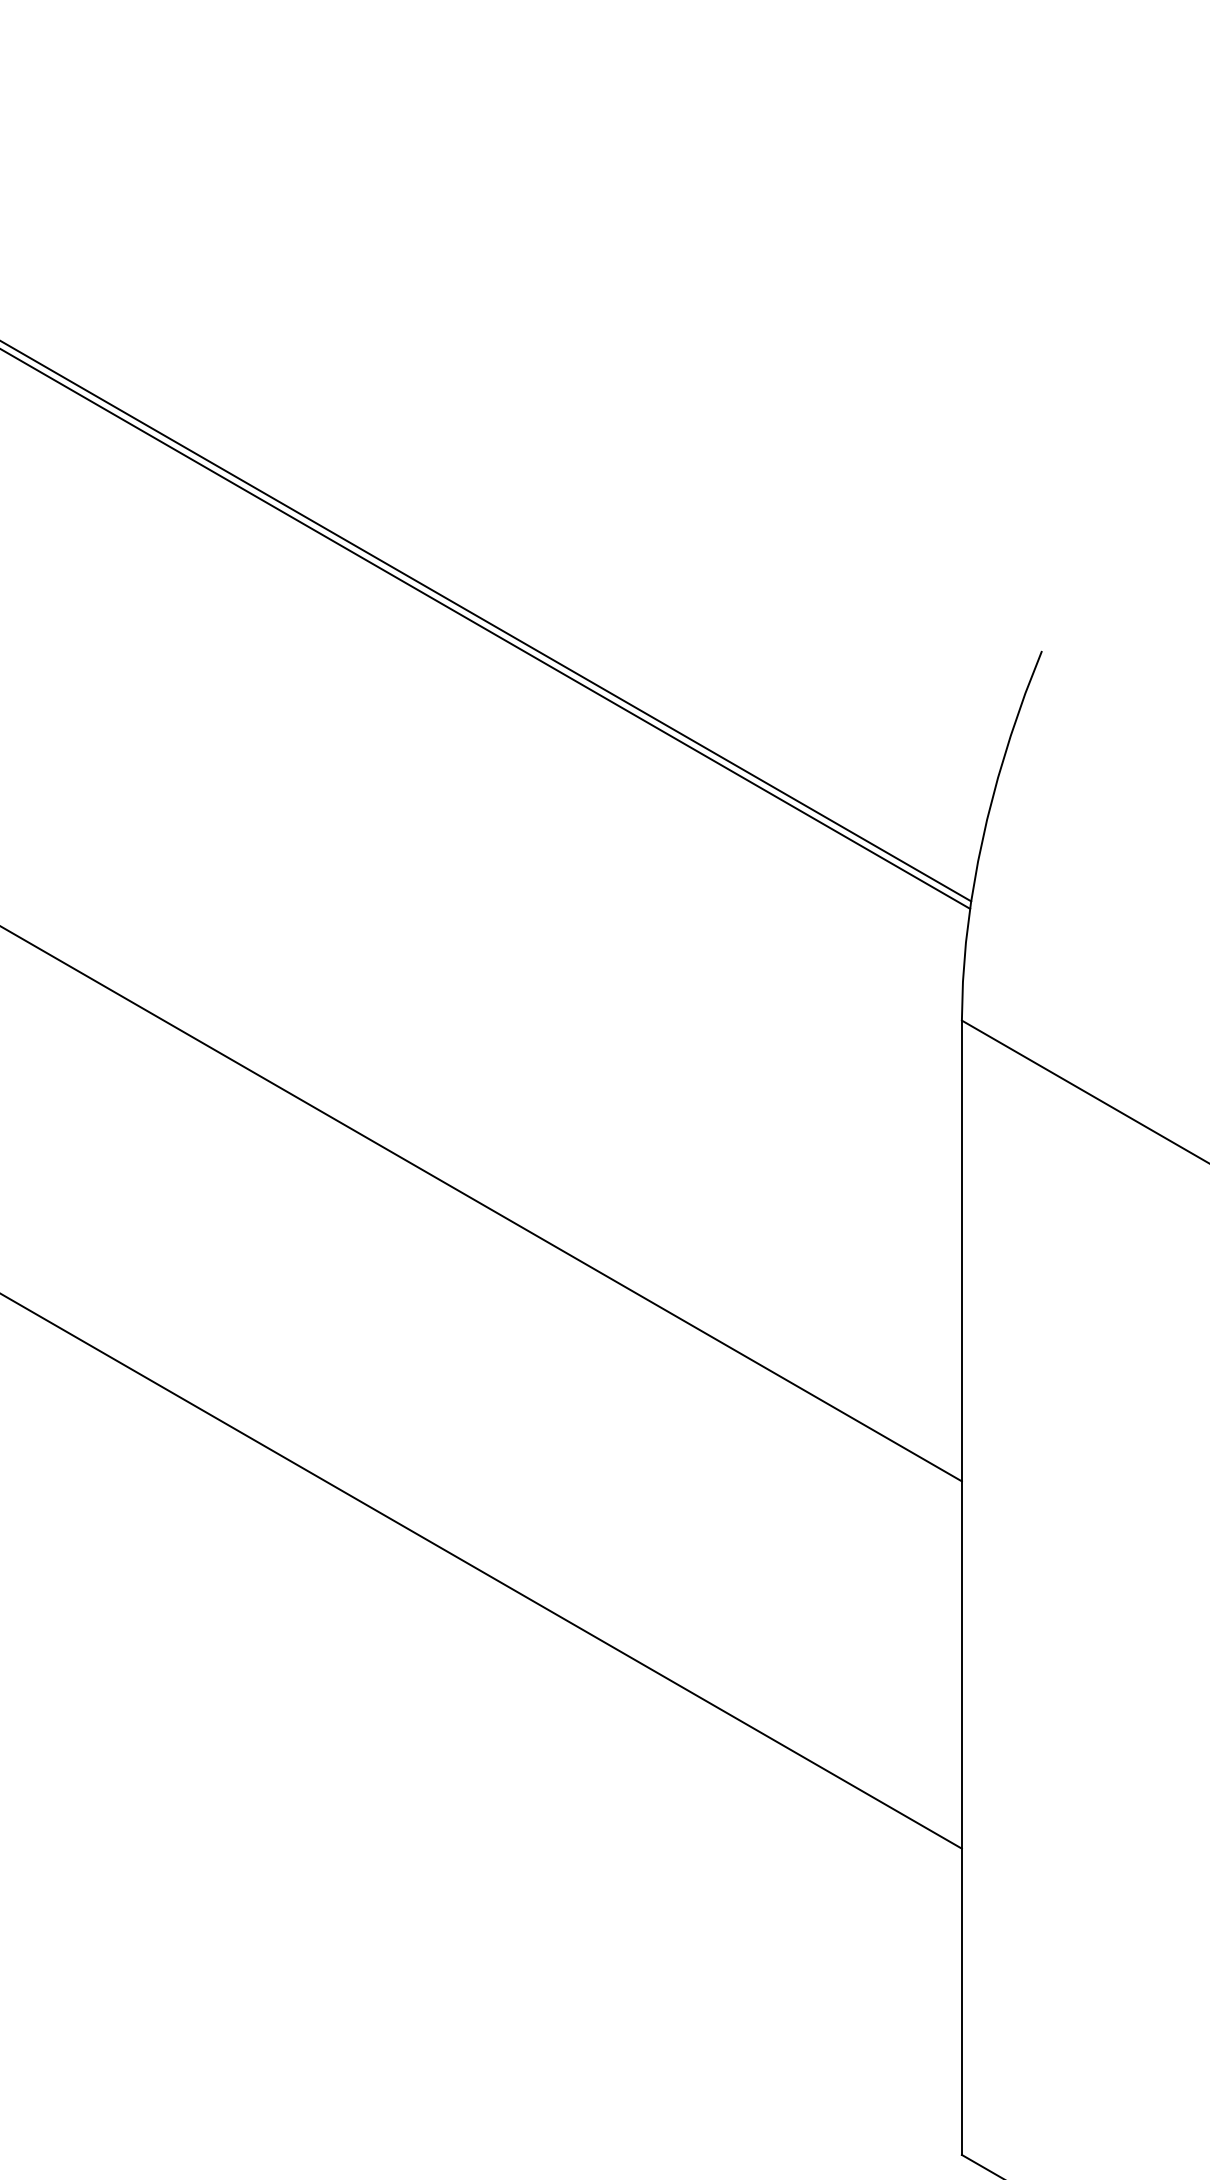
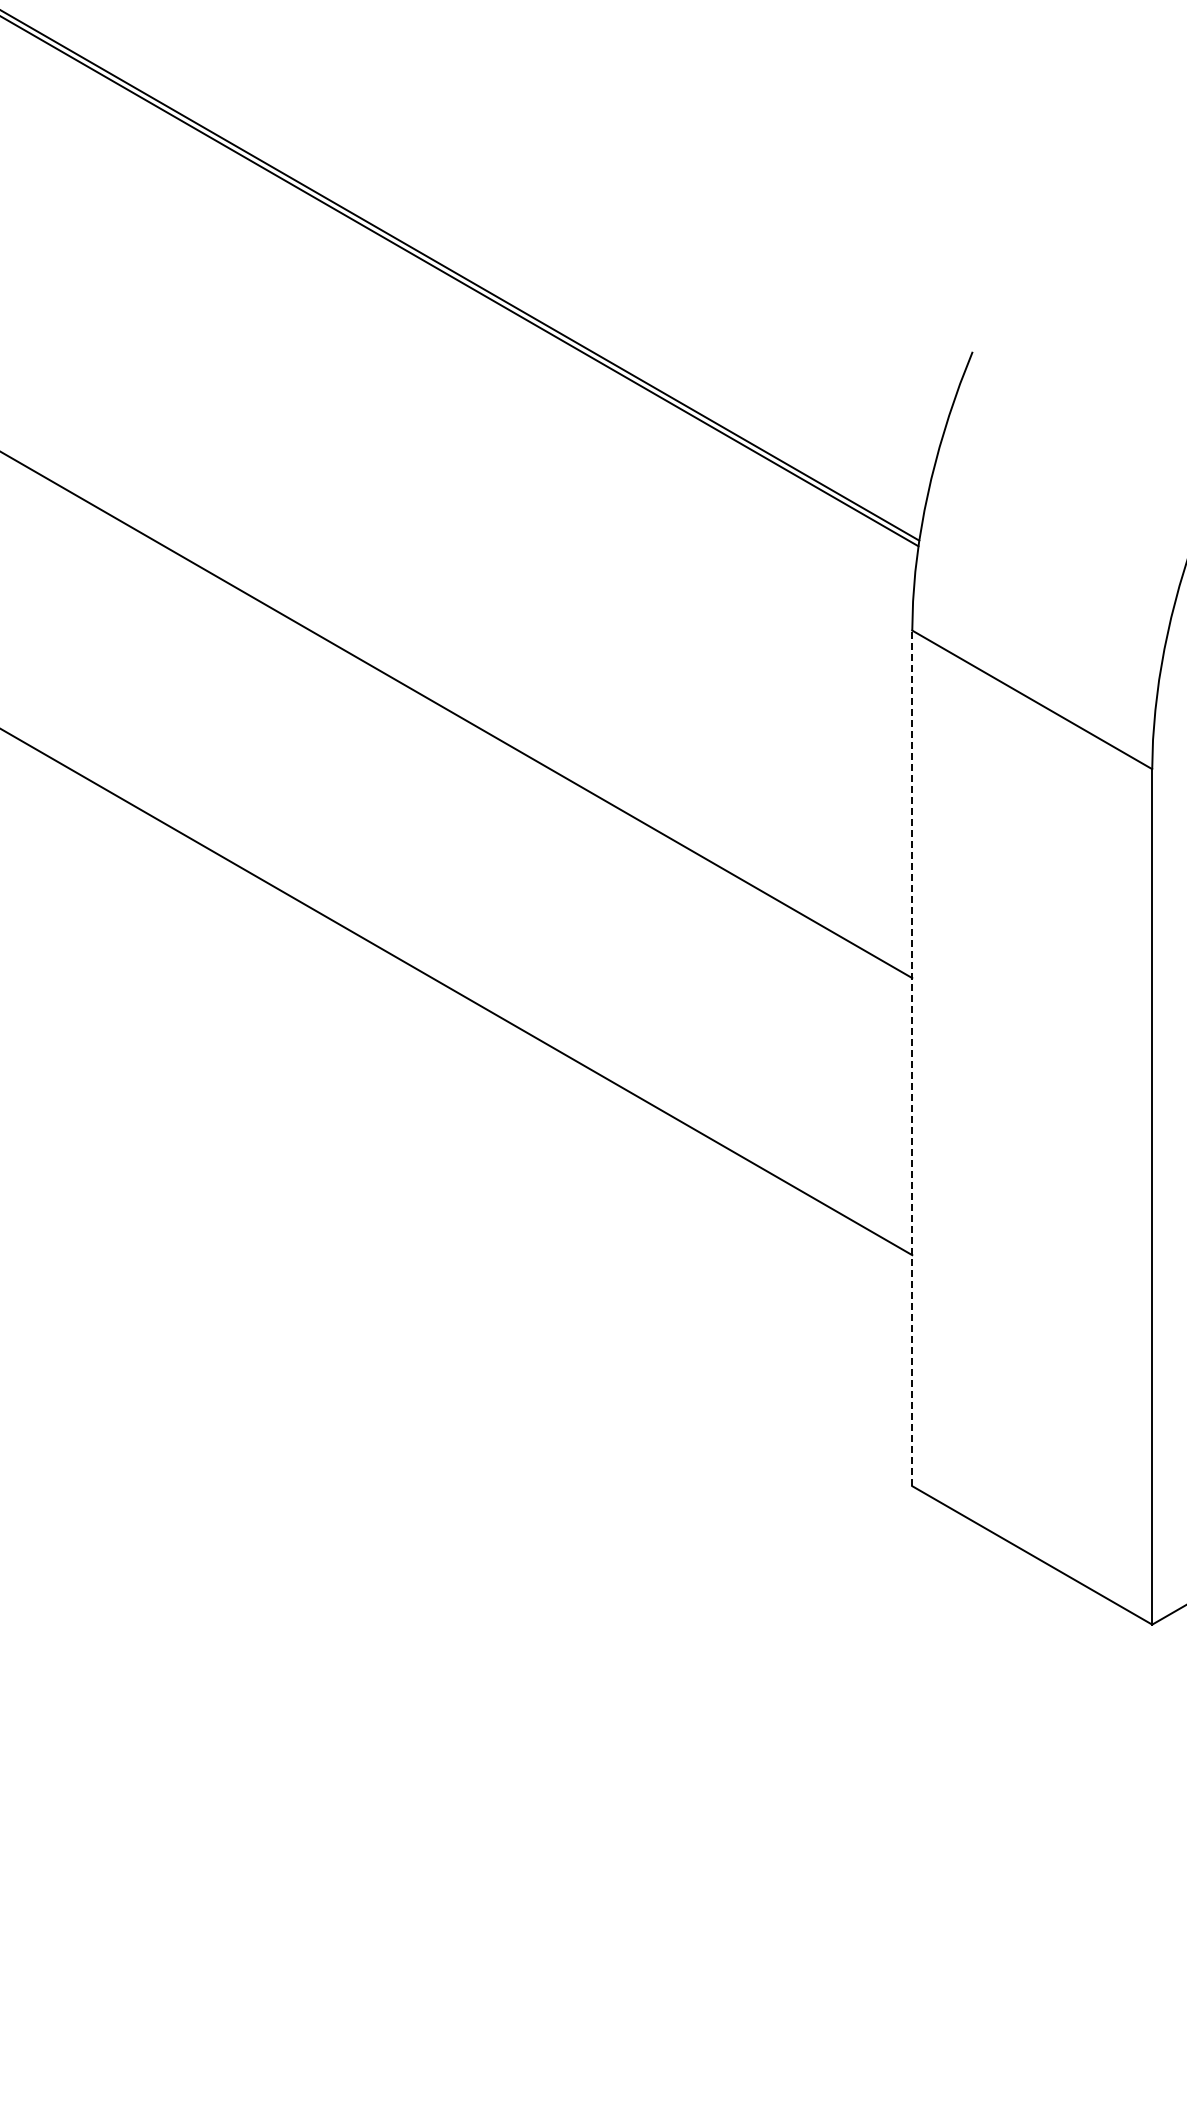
line: (962, 1587) -> (912, 1058), solid -> dashed

